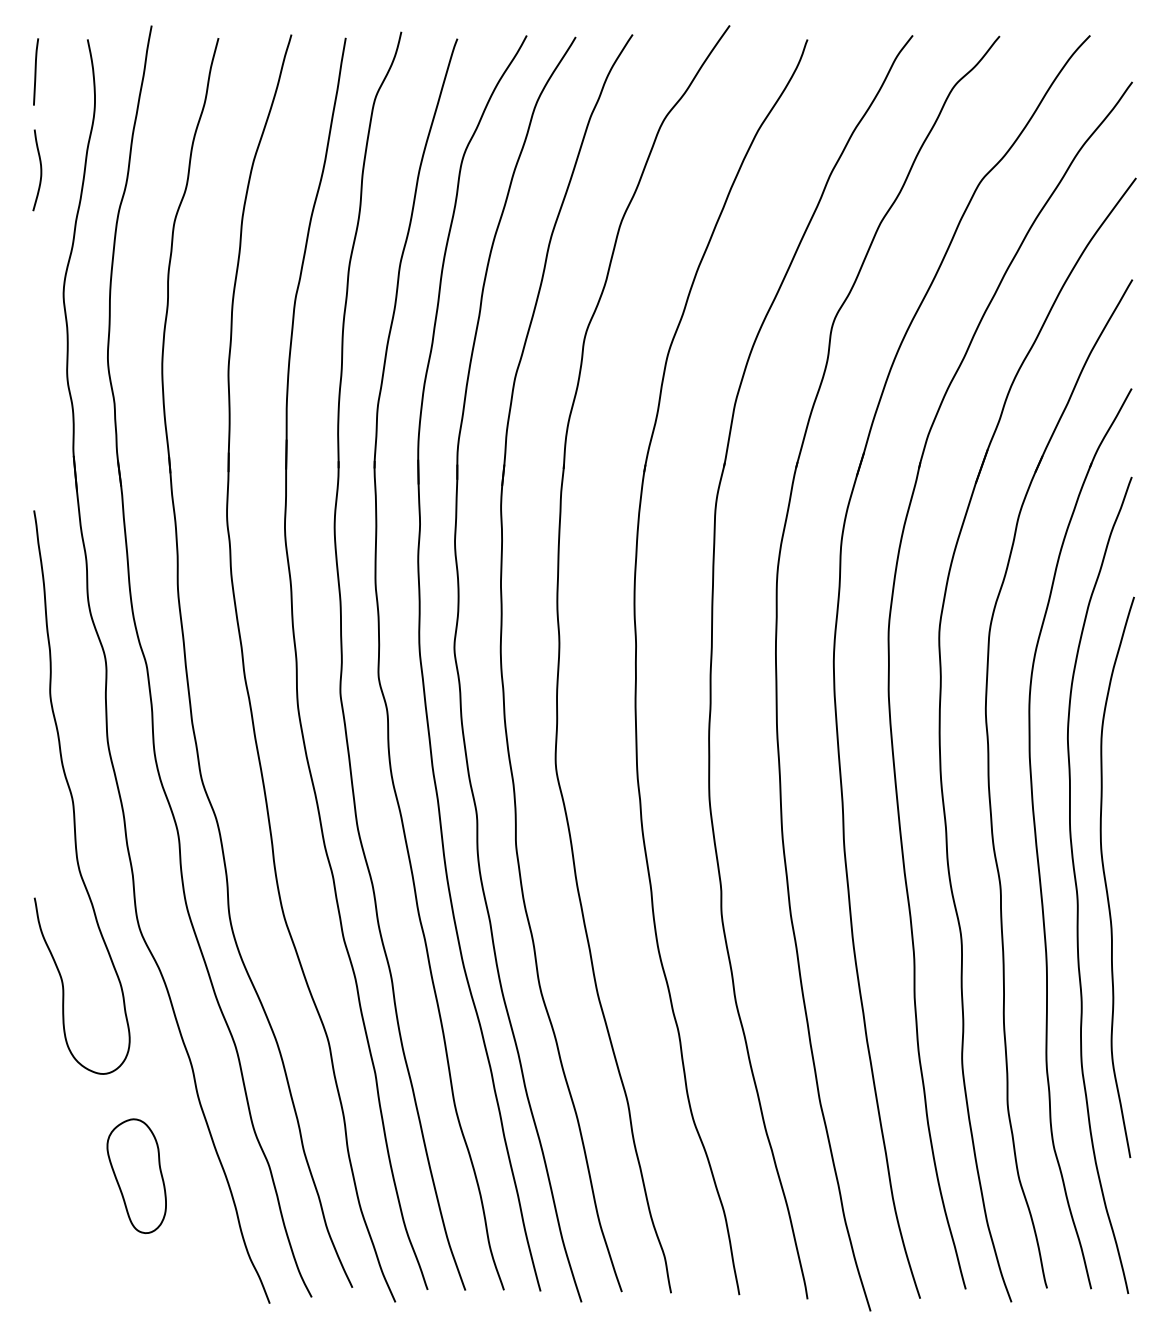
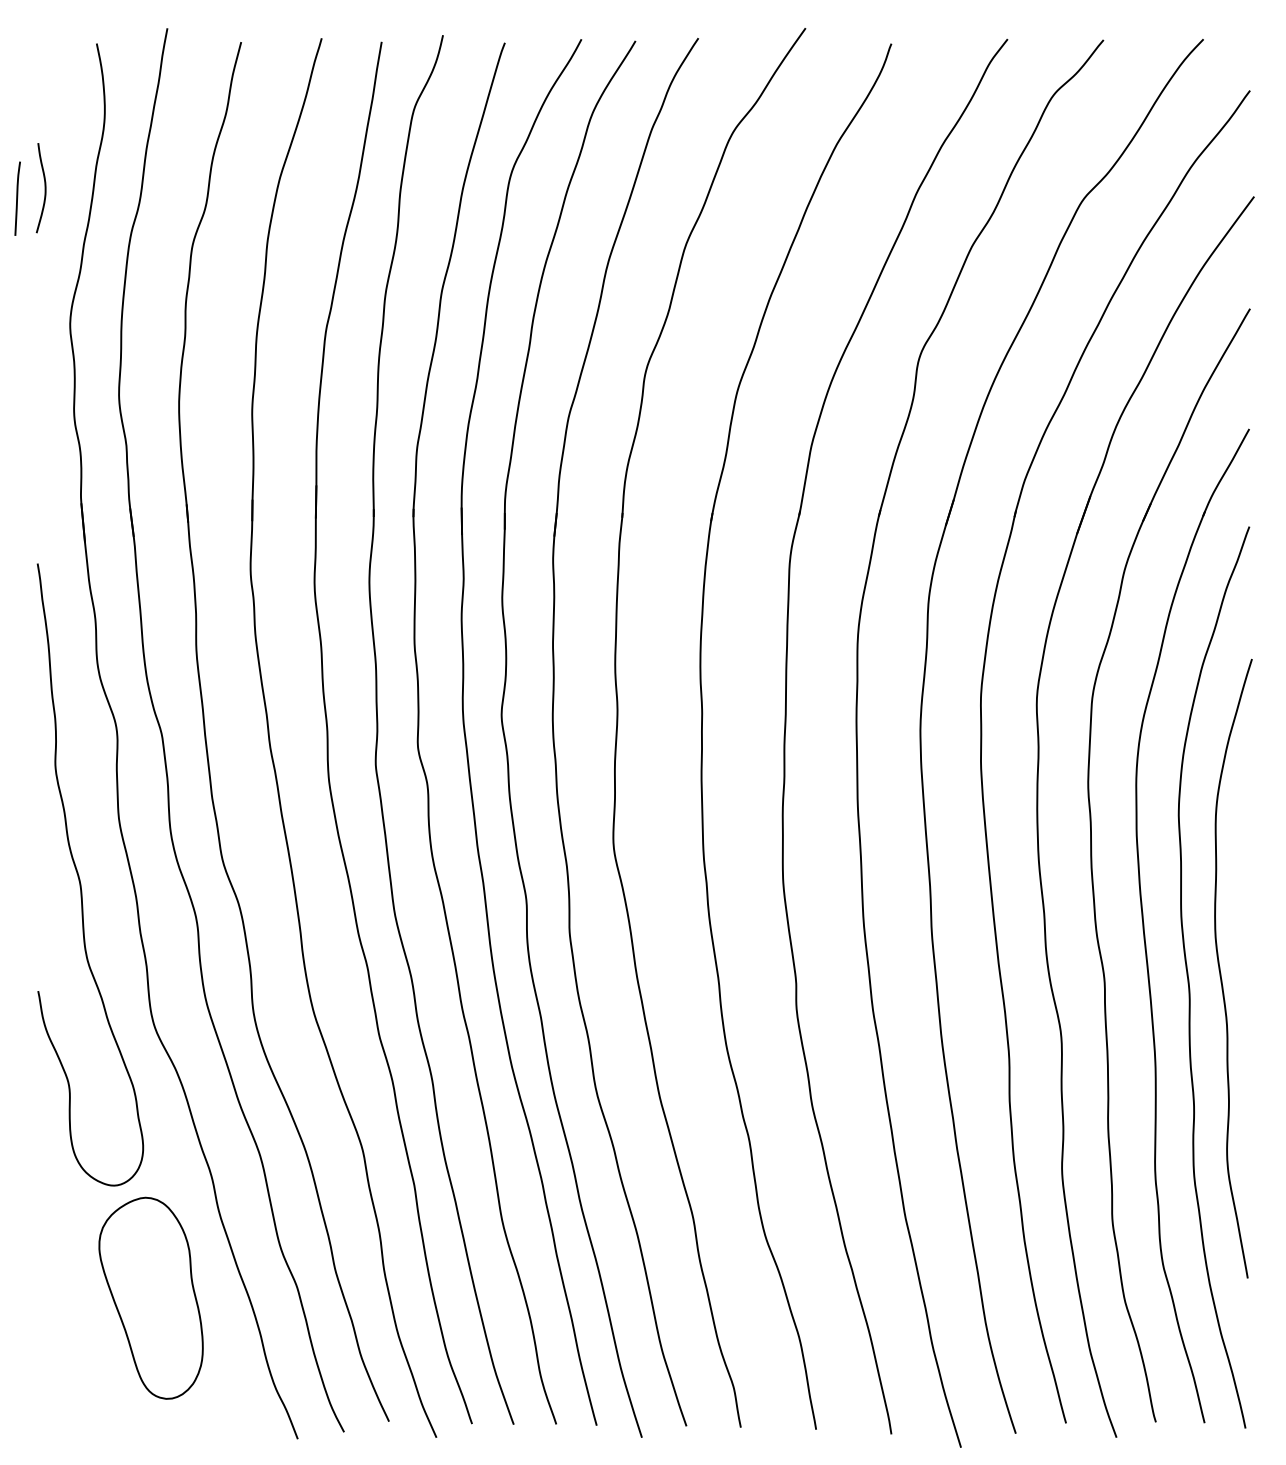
line: (35, 71) -> (17, 198), moved
part: (136, 1176) -> (150, 1298), size x1.6

